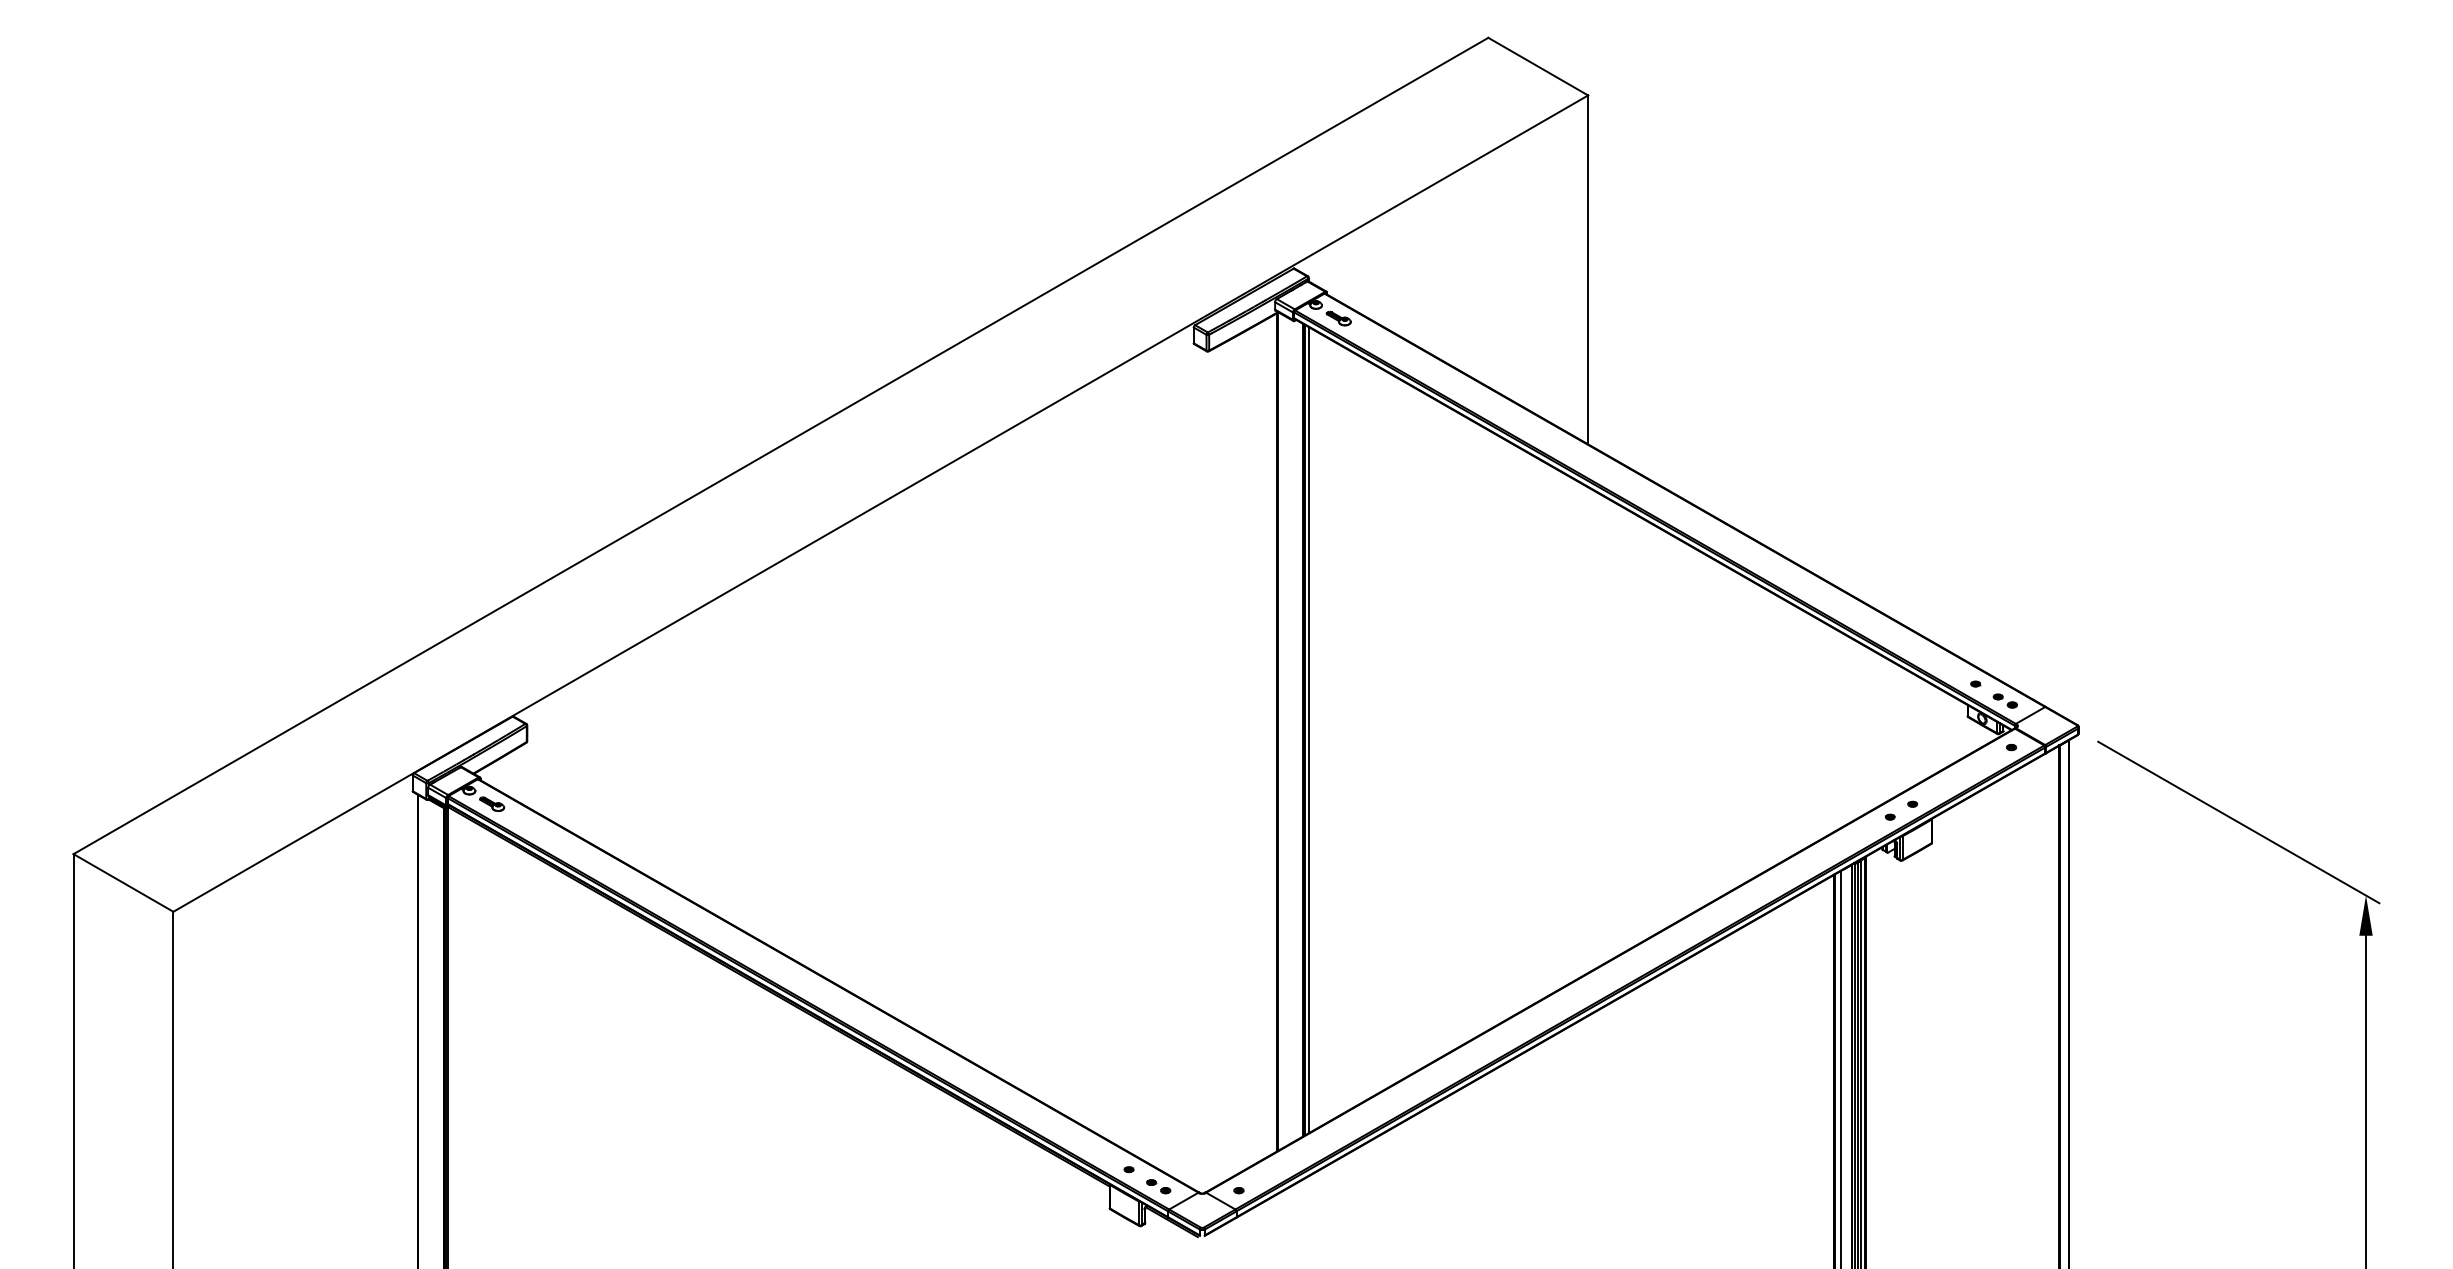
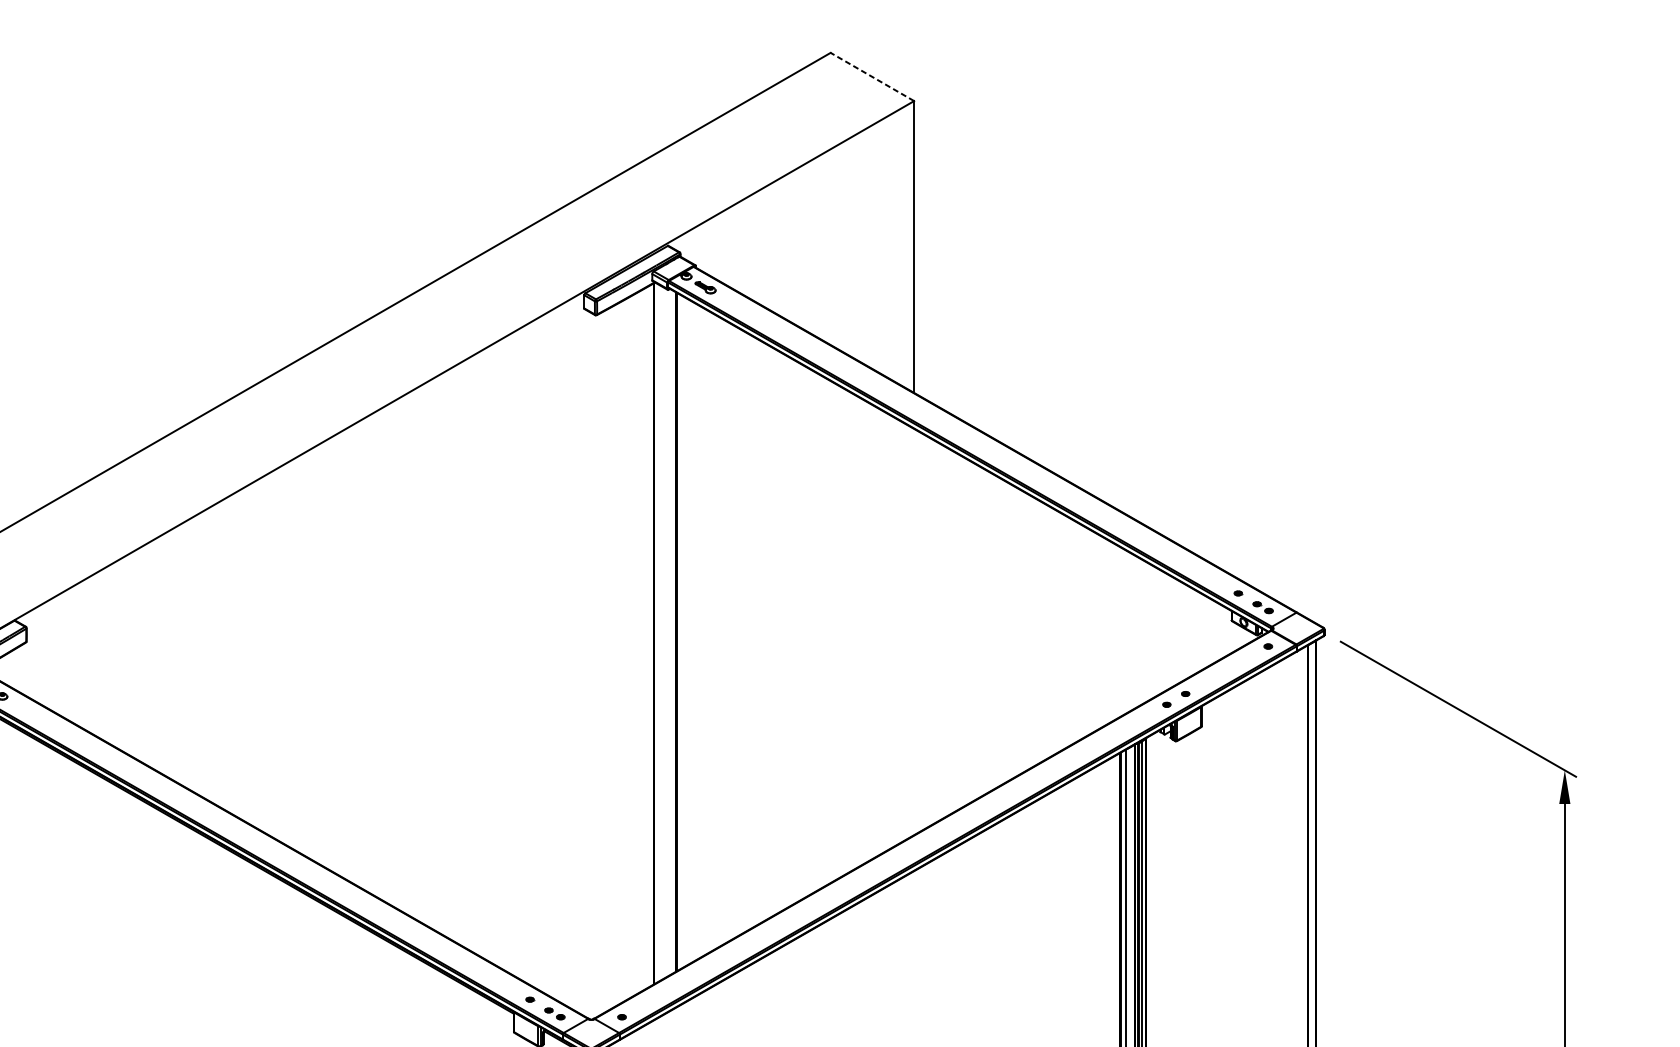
line: (1538, 66) -> (872, 76), solid -> dashed
line: (1308, 730) -> (680, 632), removed

